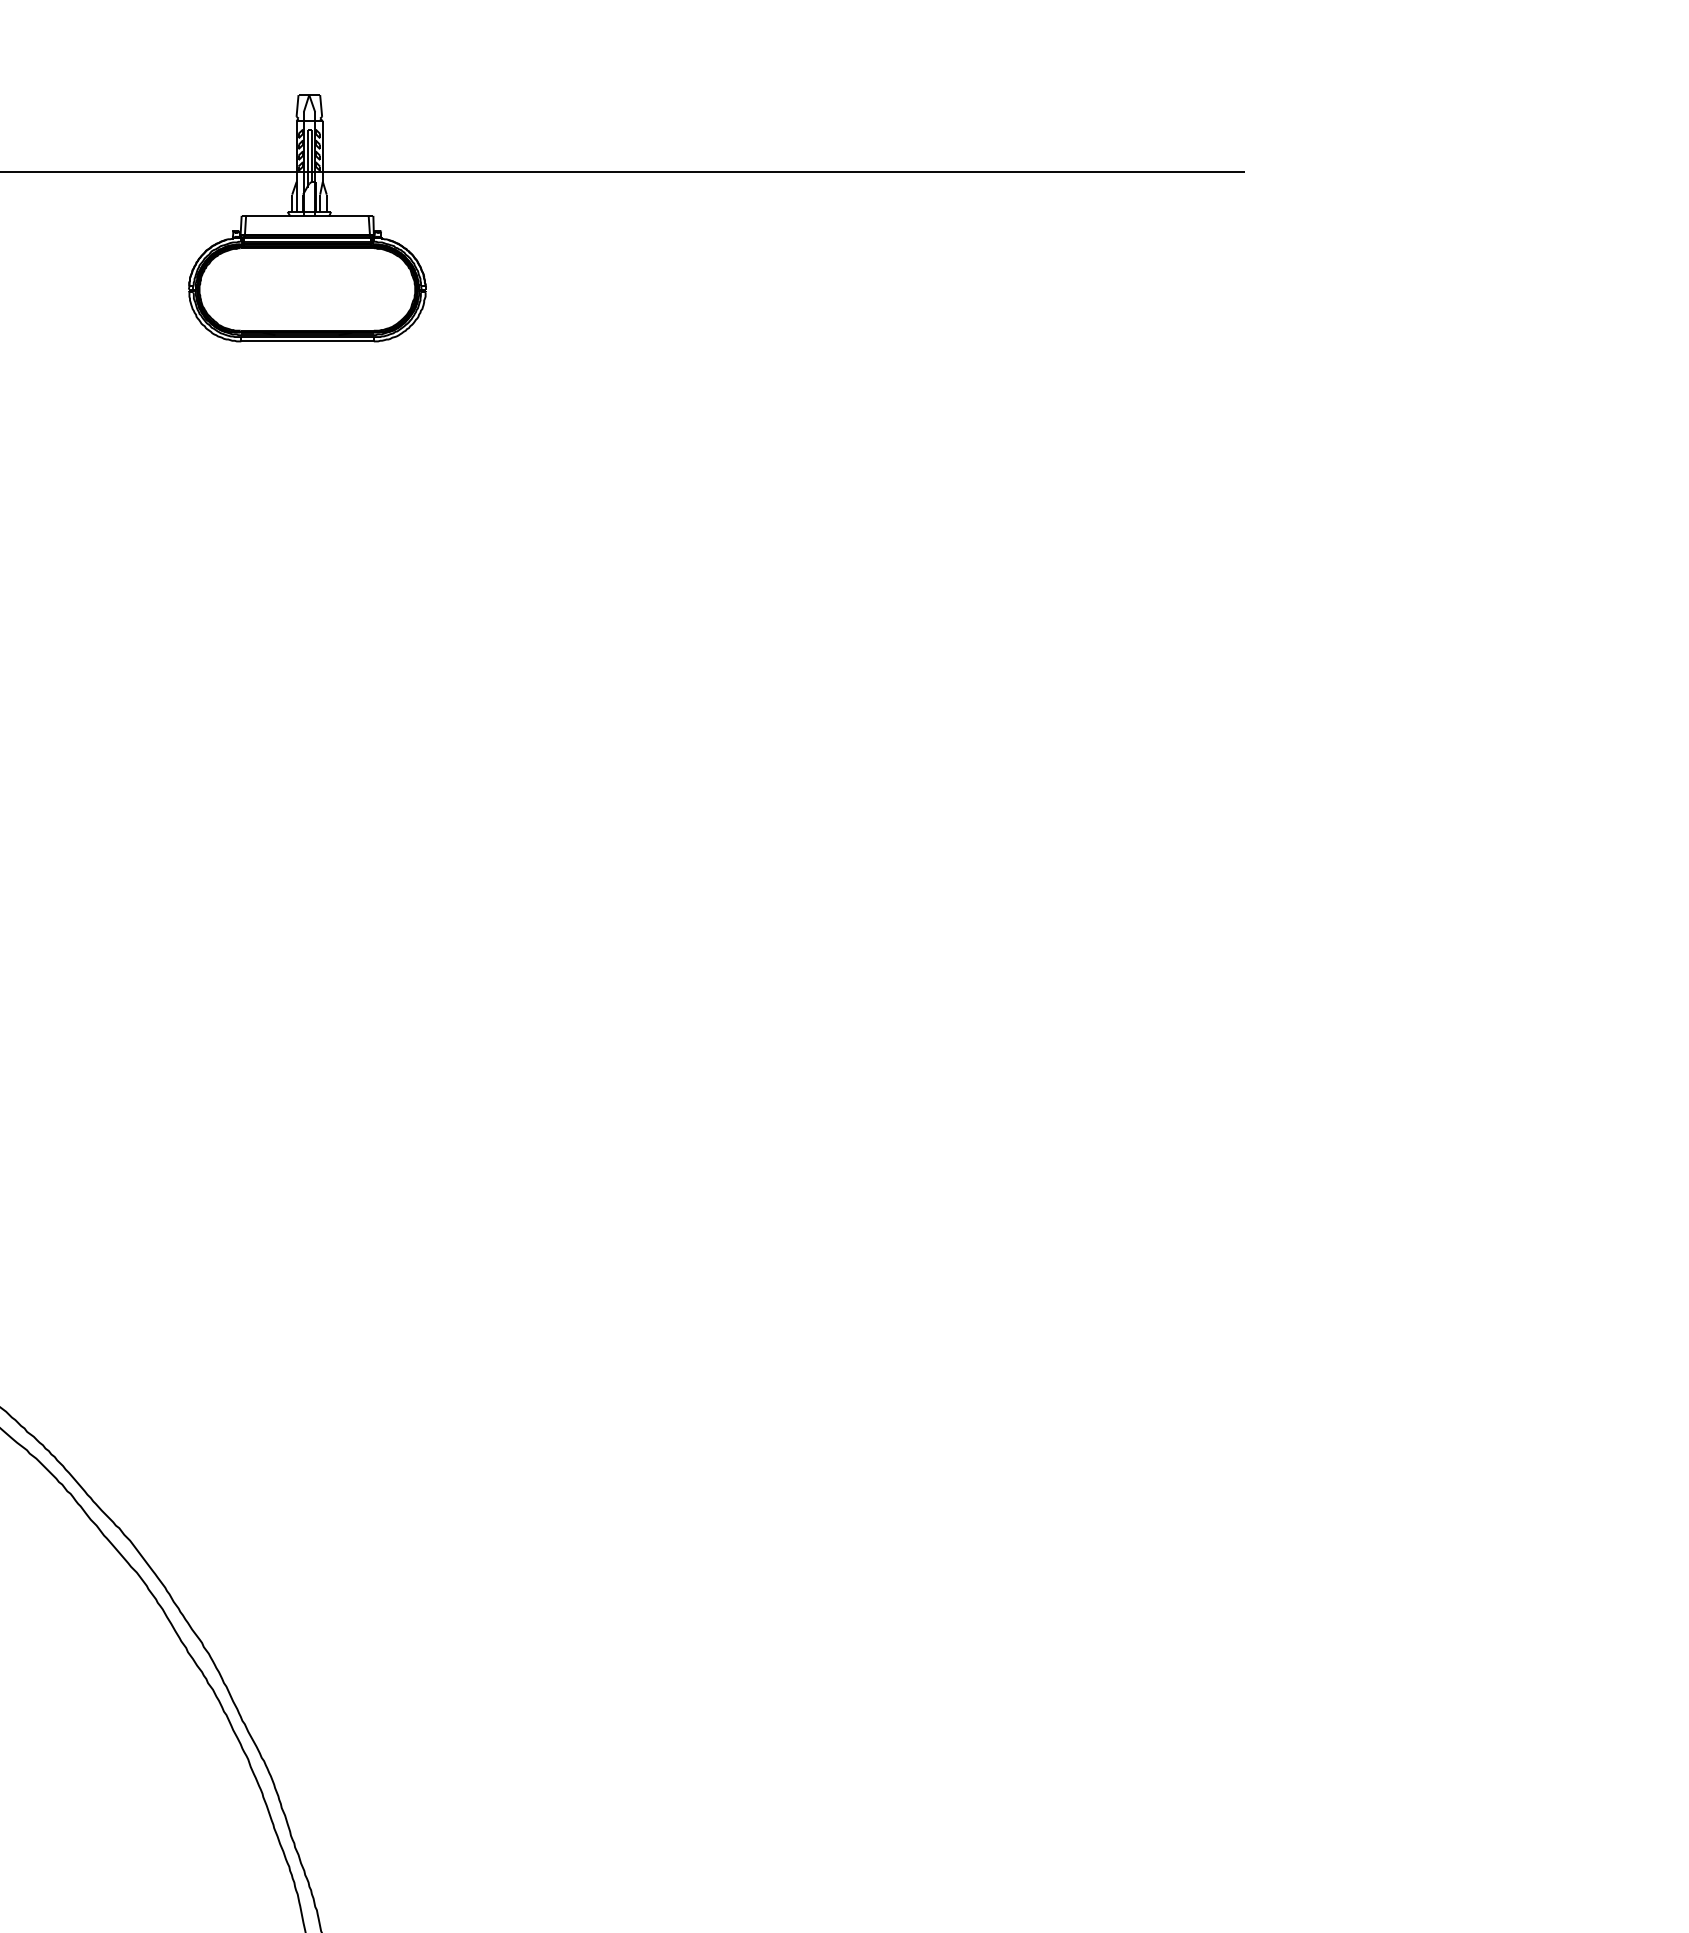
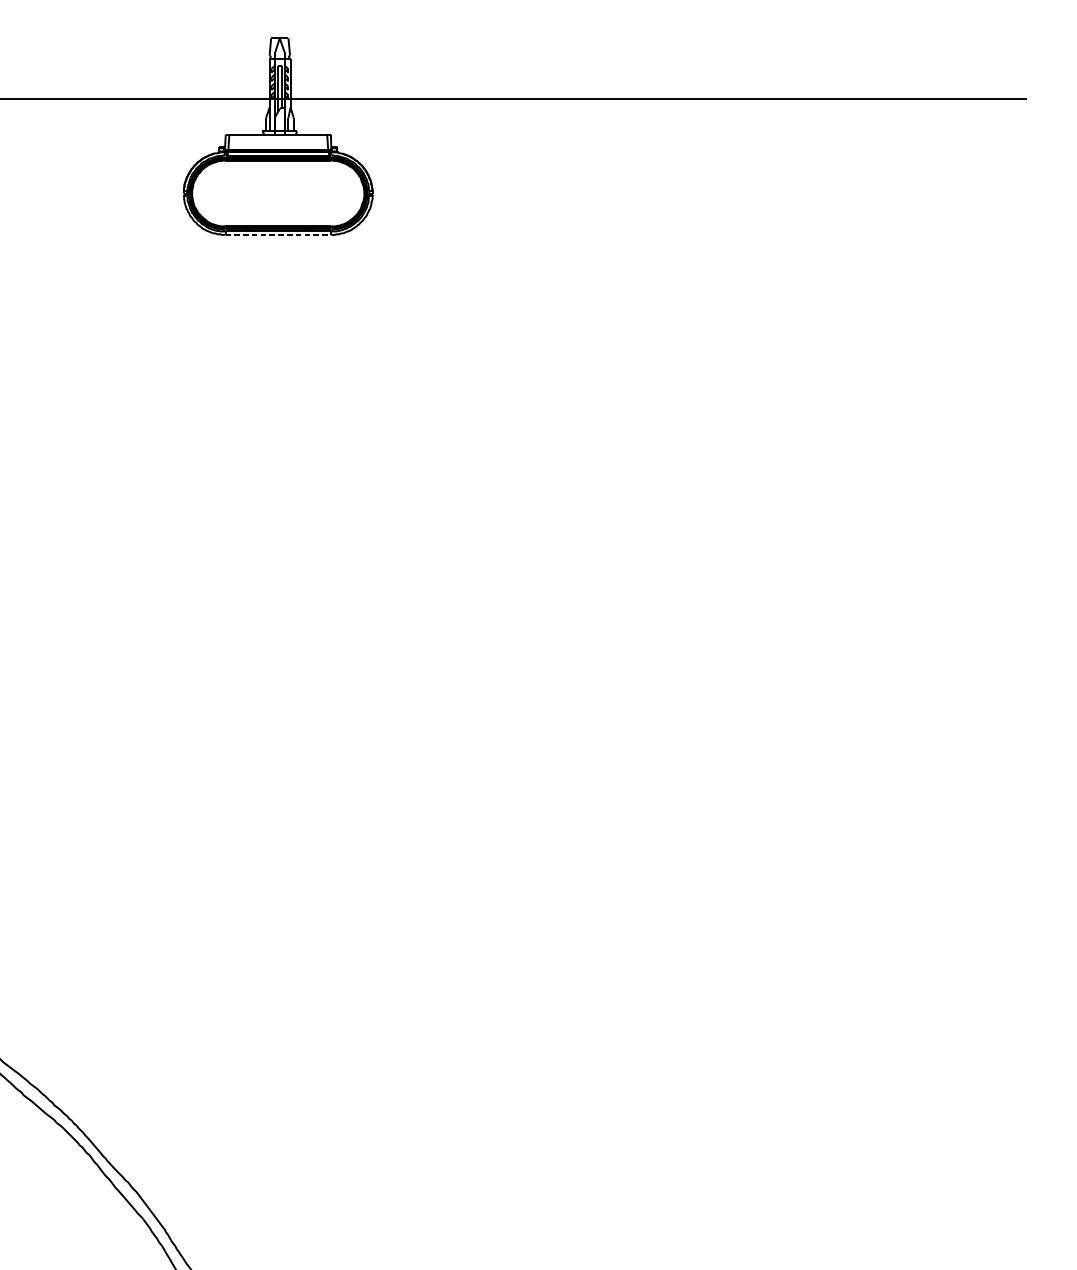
line: (308, 341) -> (279, 234), solid -> dashed

